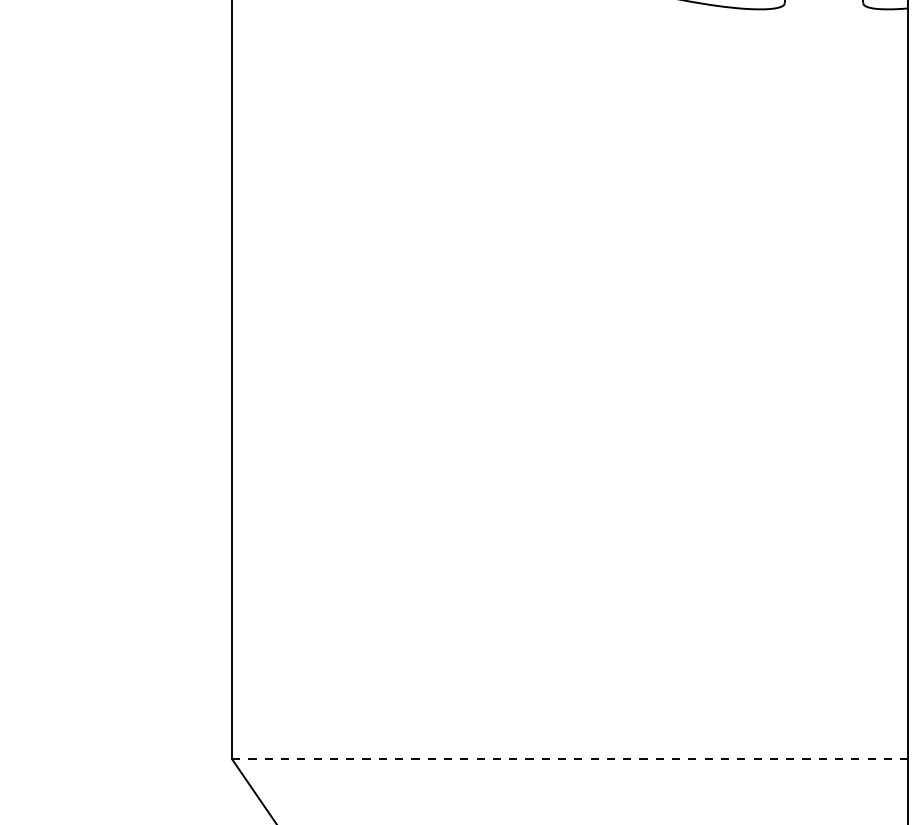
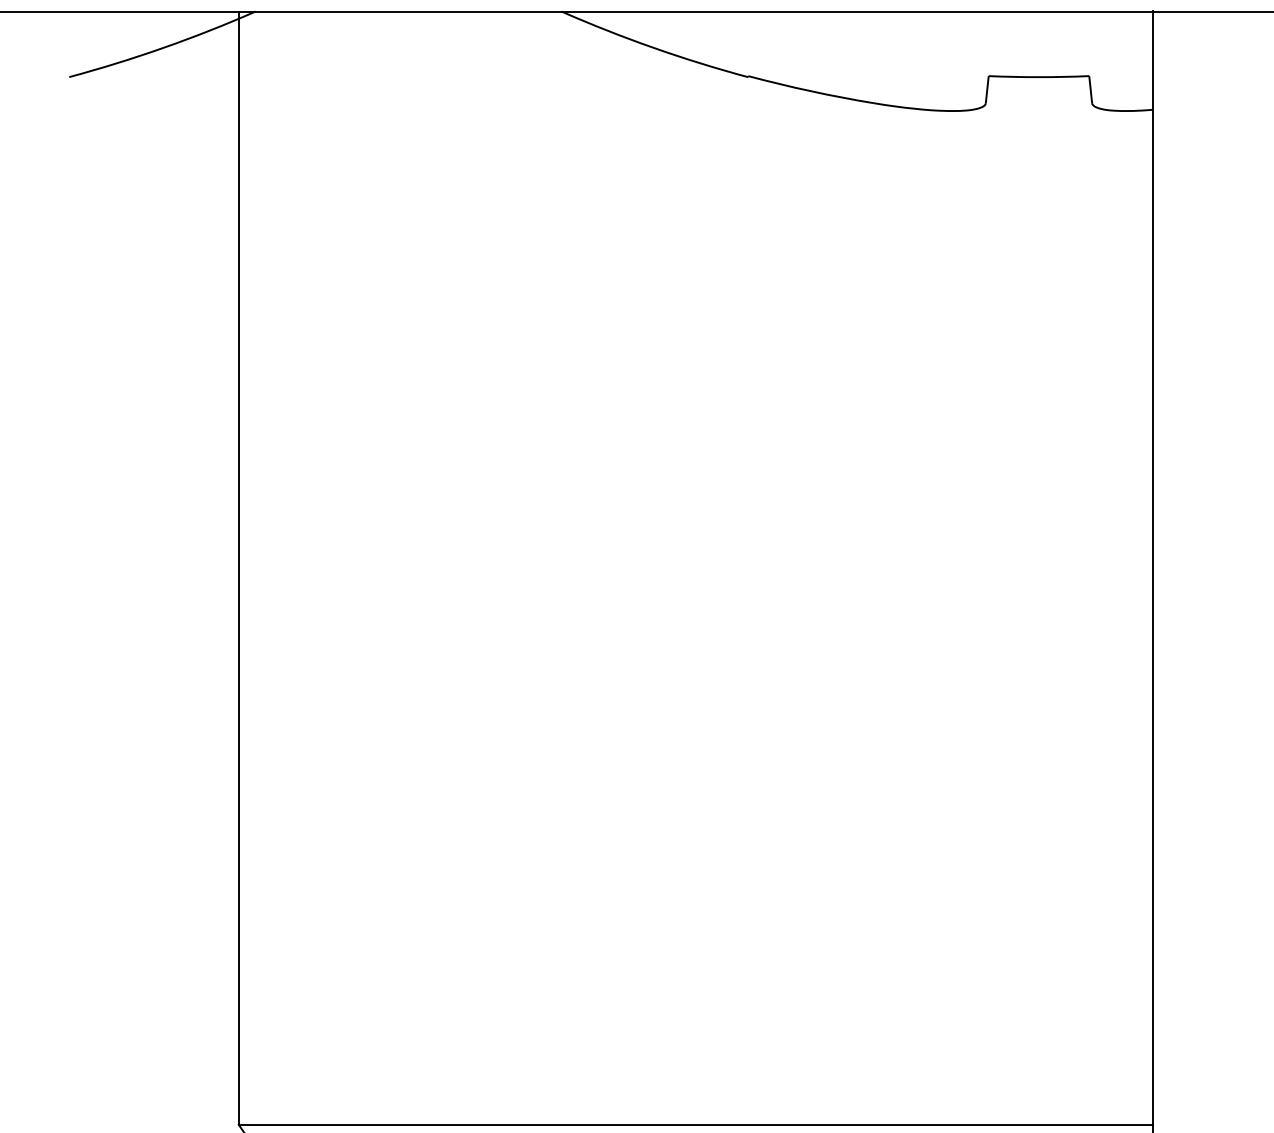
line: (569, 759) -> (695, 1124), dashed -> solid

